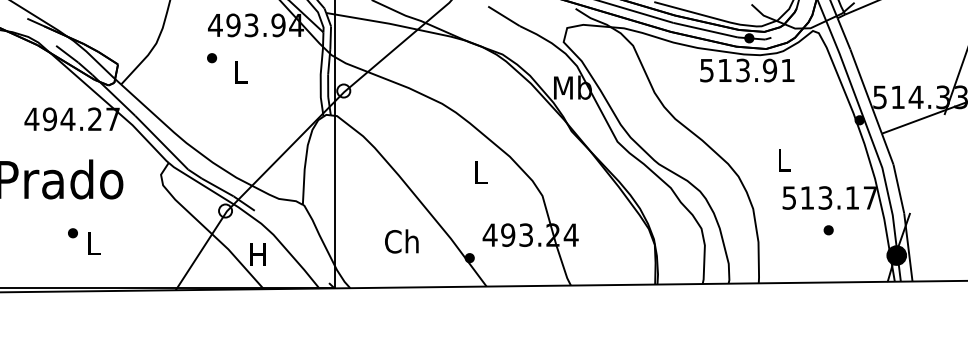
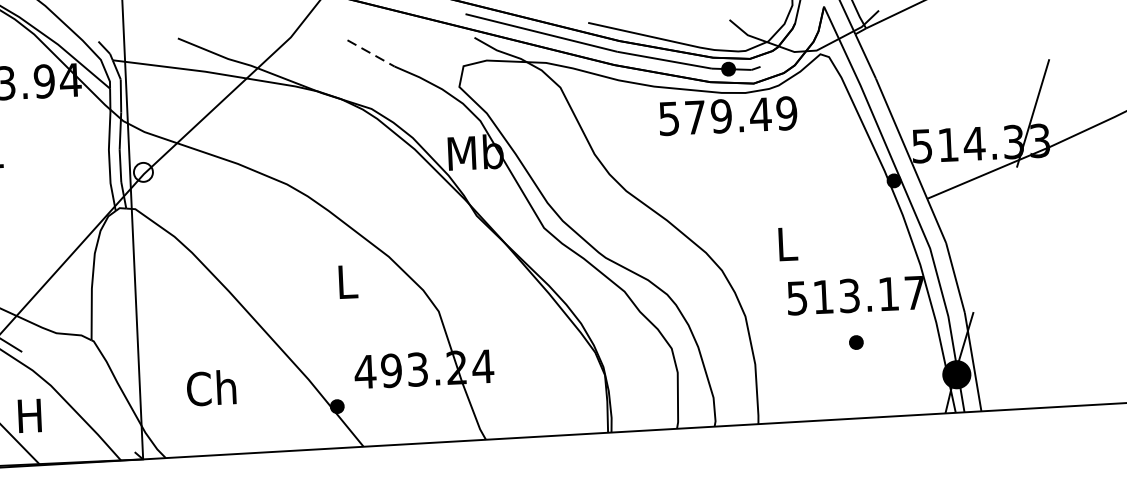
line: (504, 16) -> (371, 53), solid -> dashed
text: (756, 70) -> (741, 115), 513.91 -> 579.49
text: (401, 241) -> (211, 388), moved

